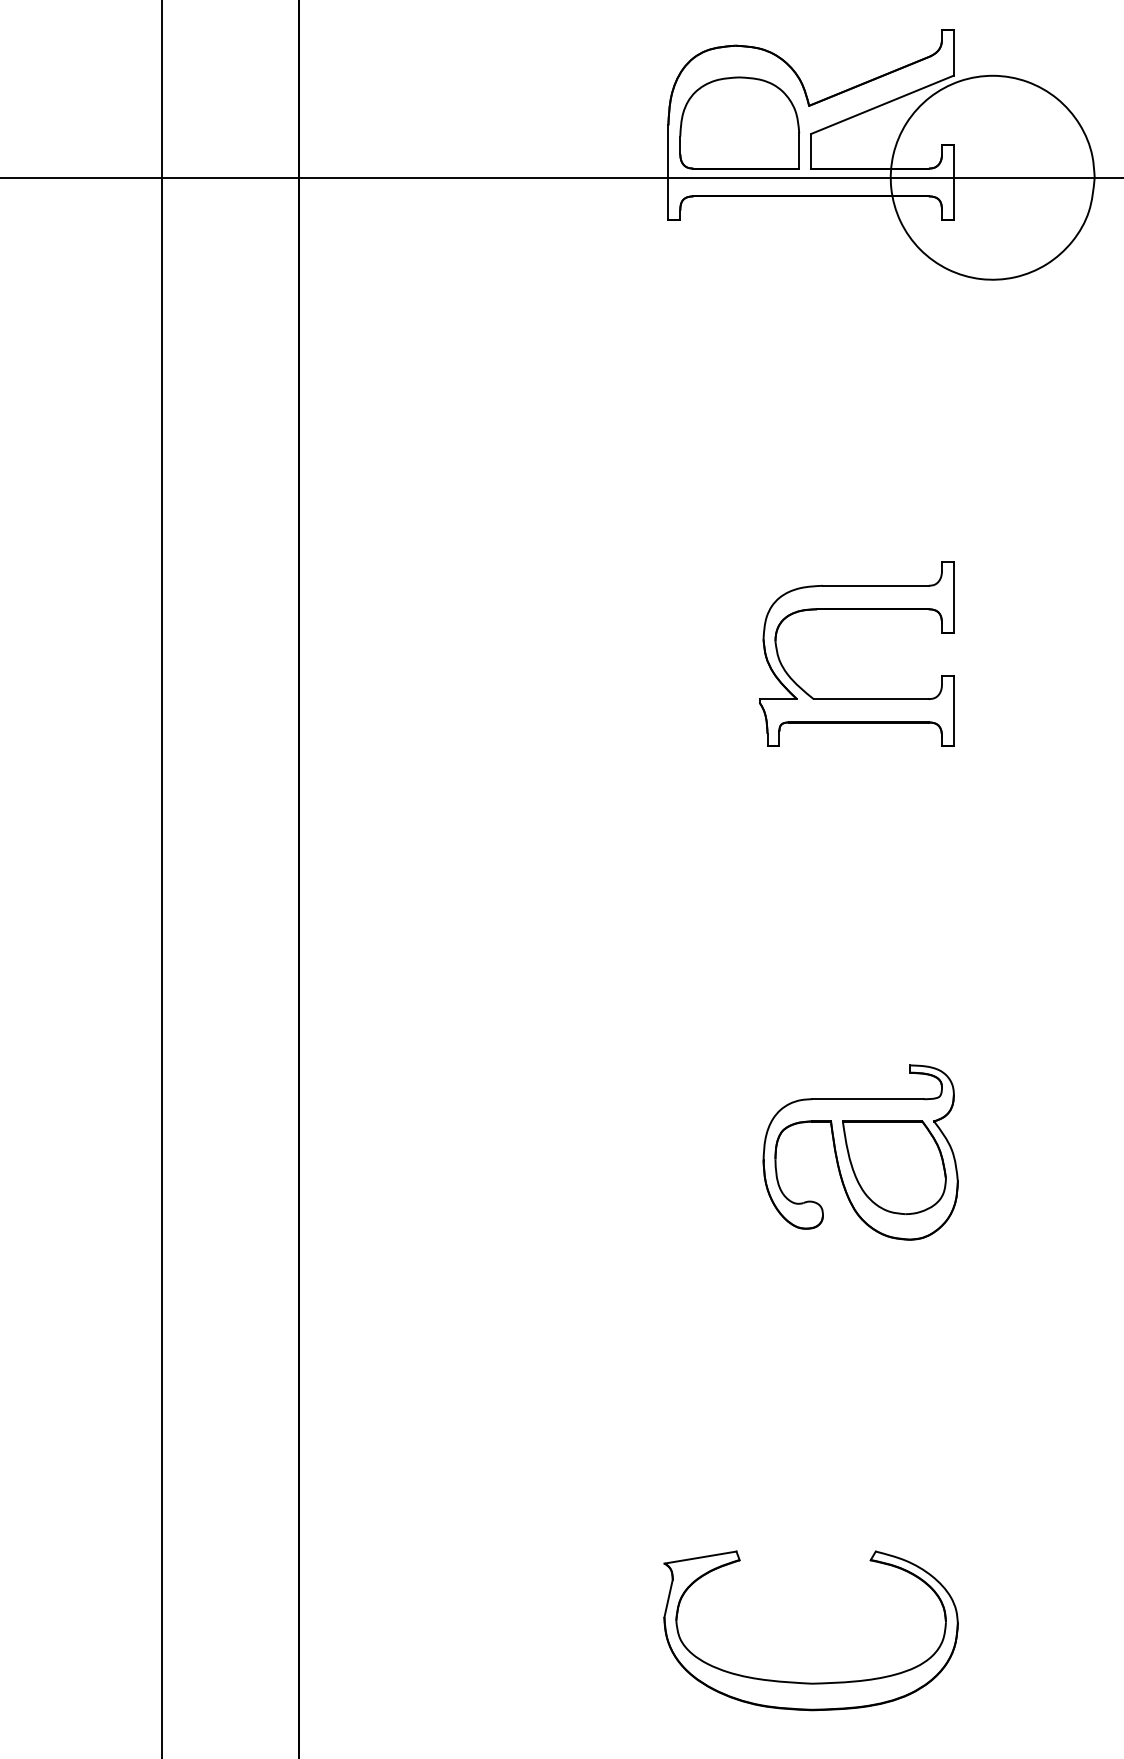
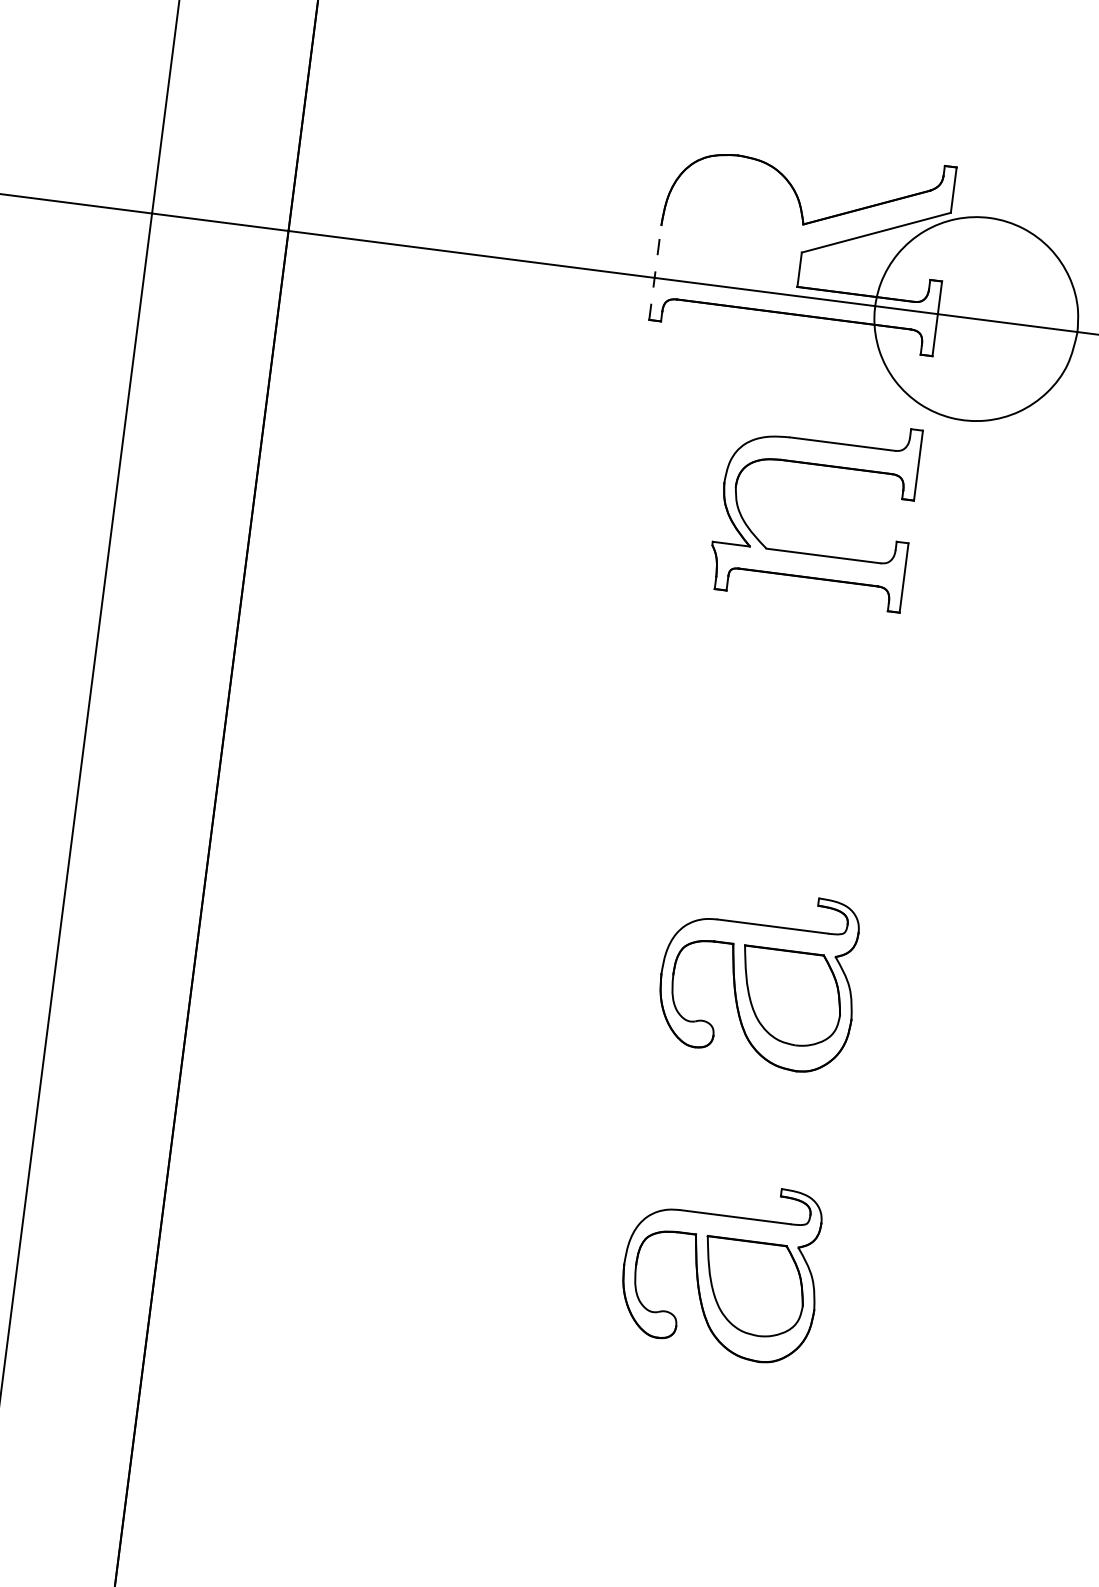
part: (739, 122) -> (732, 232), removed
line: (668, 172) -> (655, 272), solid -> dashed
part: (856, 609) -> (820, 465), moved
part: (860, 859) -> (758, 978), added

